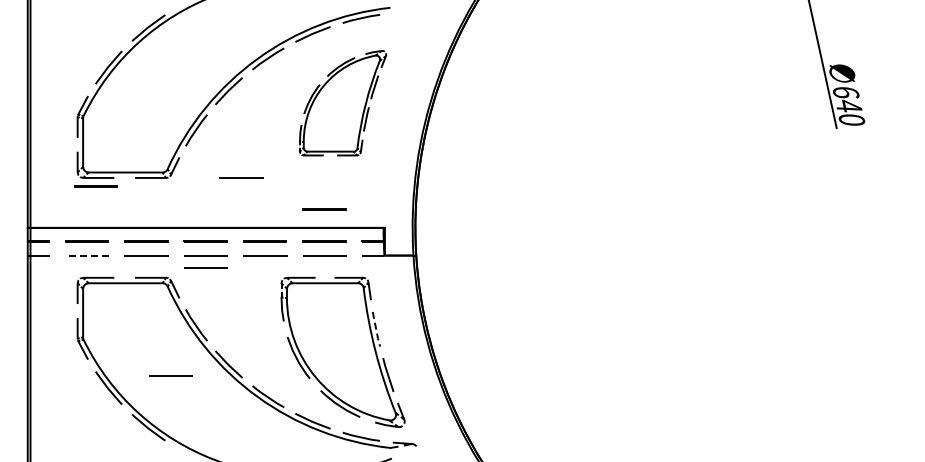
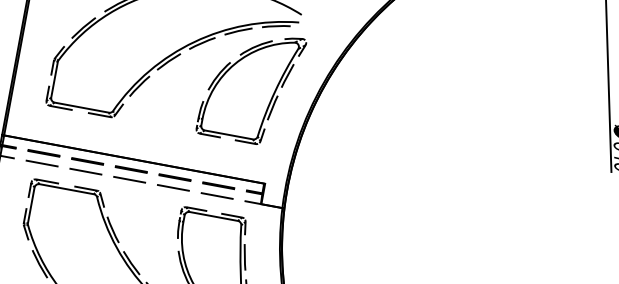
part: (342, 102) -> (251, 85), size x1.43
line: (241, 177) -> (166, 127), removed
line: (95, 186) -> (57, 113), removed
line: (324, 209) -> (223, 162), removed
line: (86, 255) -> (41, 163), dashed -> solid
line: (205, 267) -> (127, 188), removed
line: (376, 330) -> (244, 258), dashed -> solid
line: (170, 375) -> (87, 263), removed

